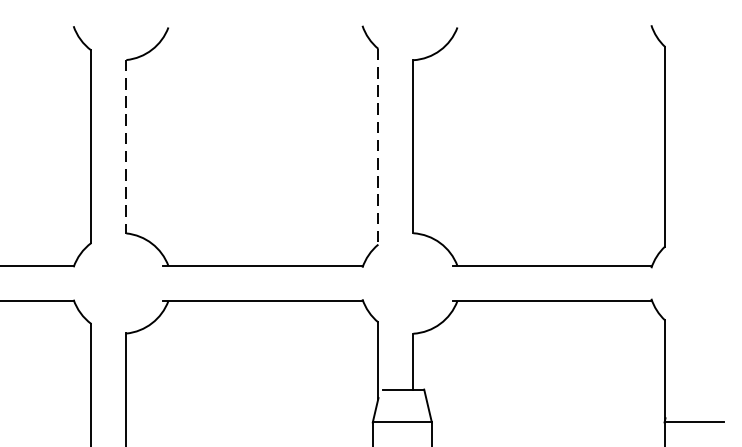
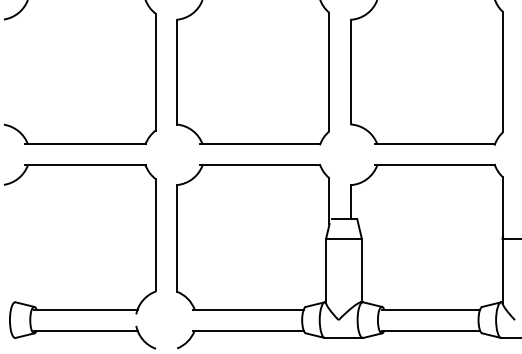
line: (126, 147) -> (177, 72), dashed -> solid
line: (378, 147) -> (329, 72), dashed -> solid

